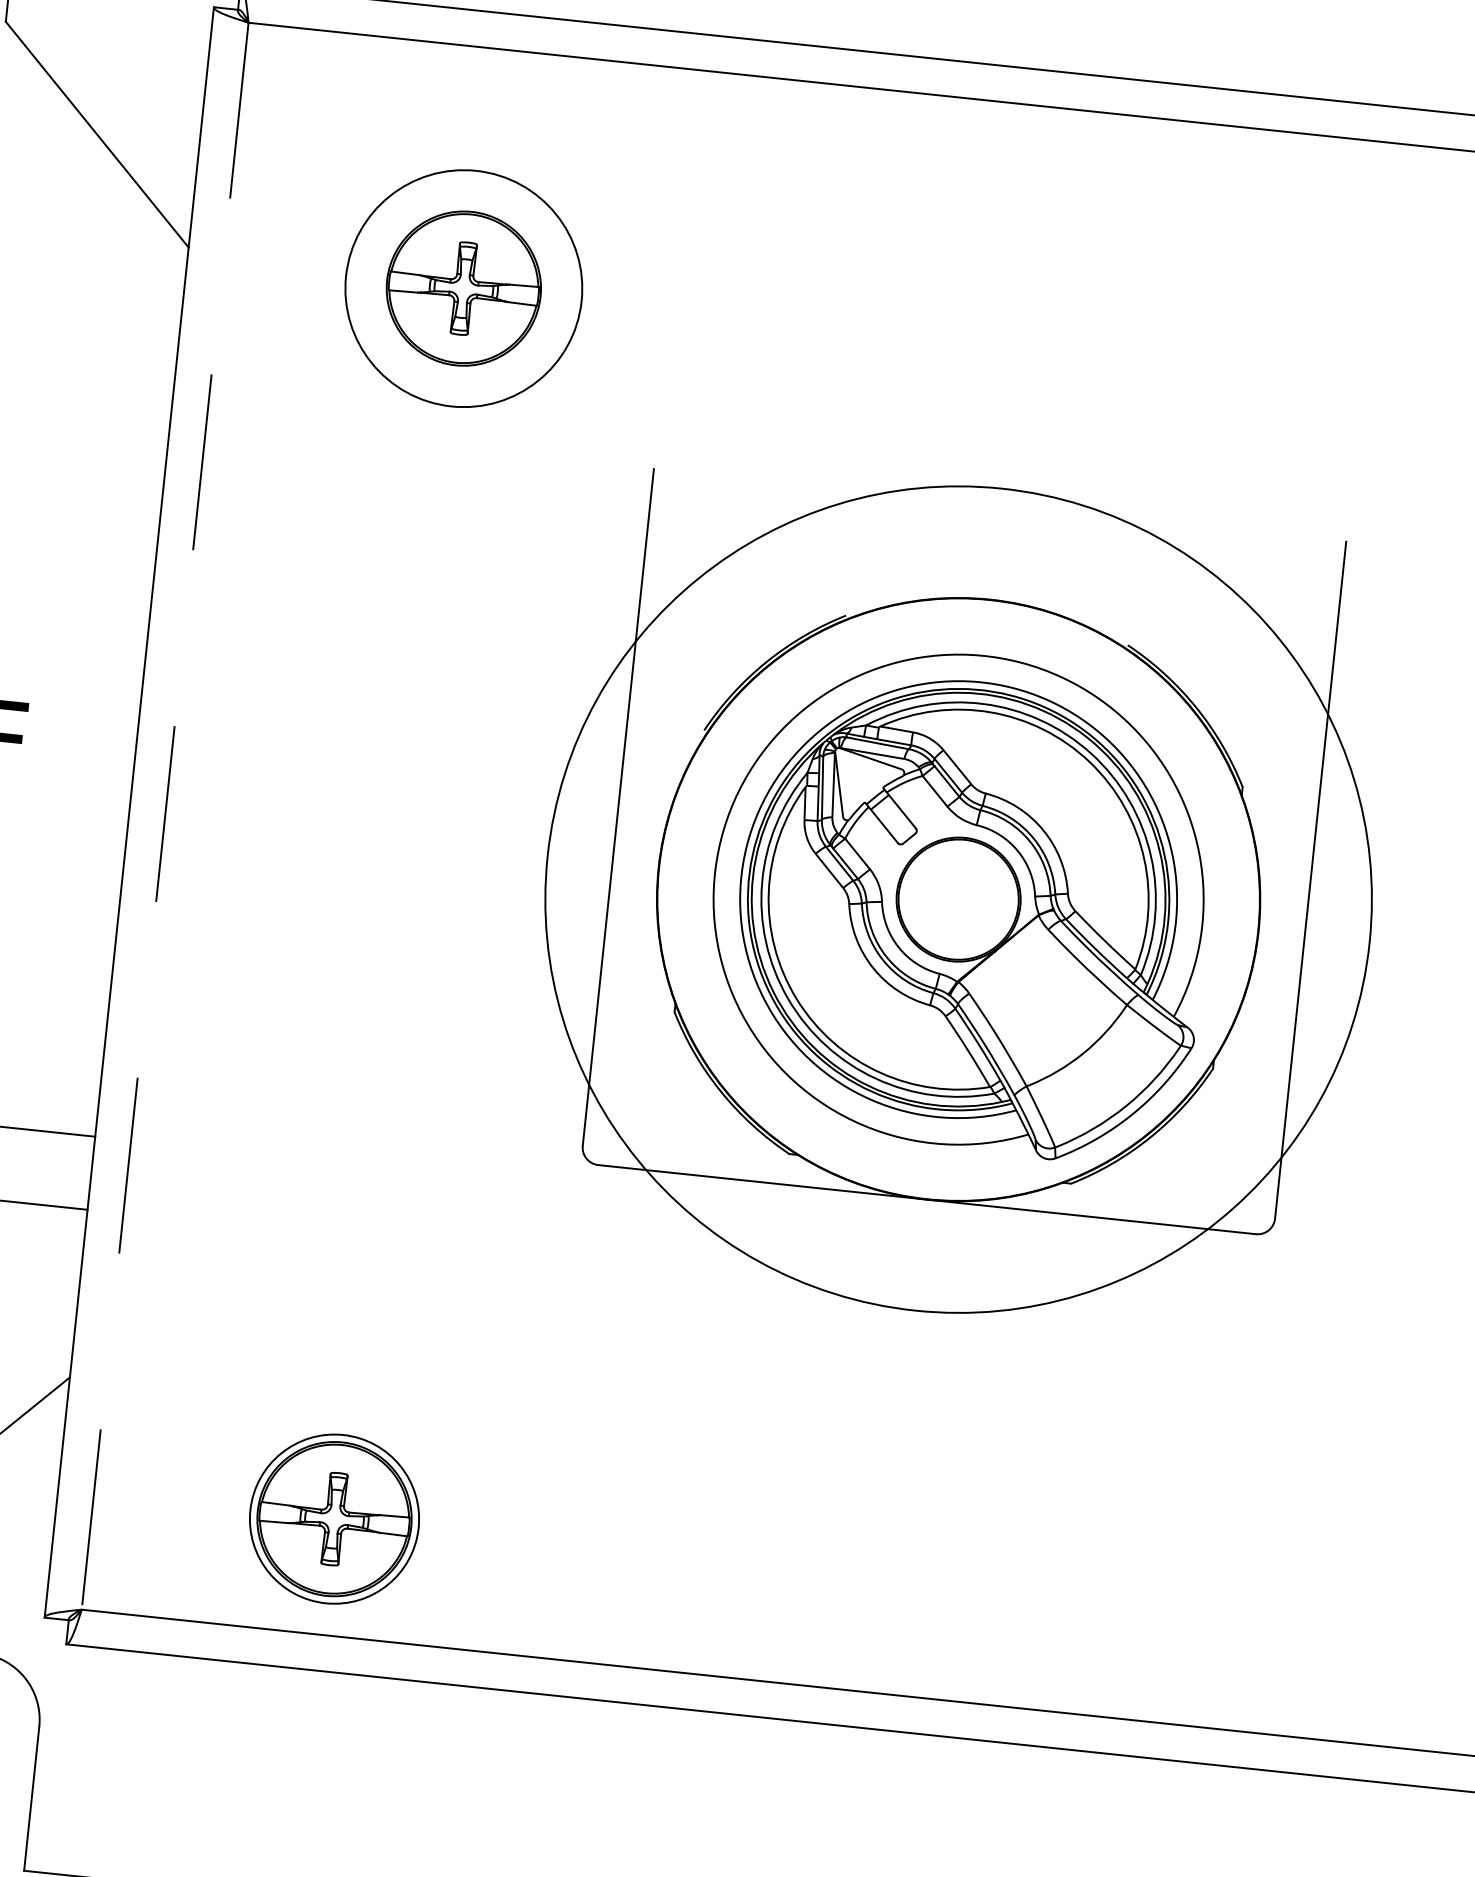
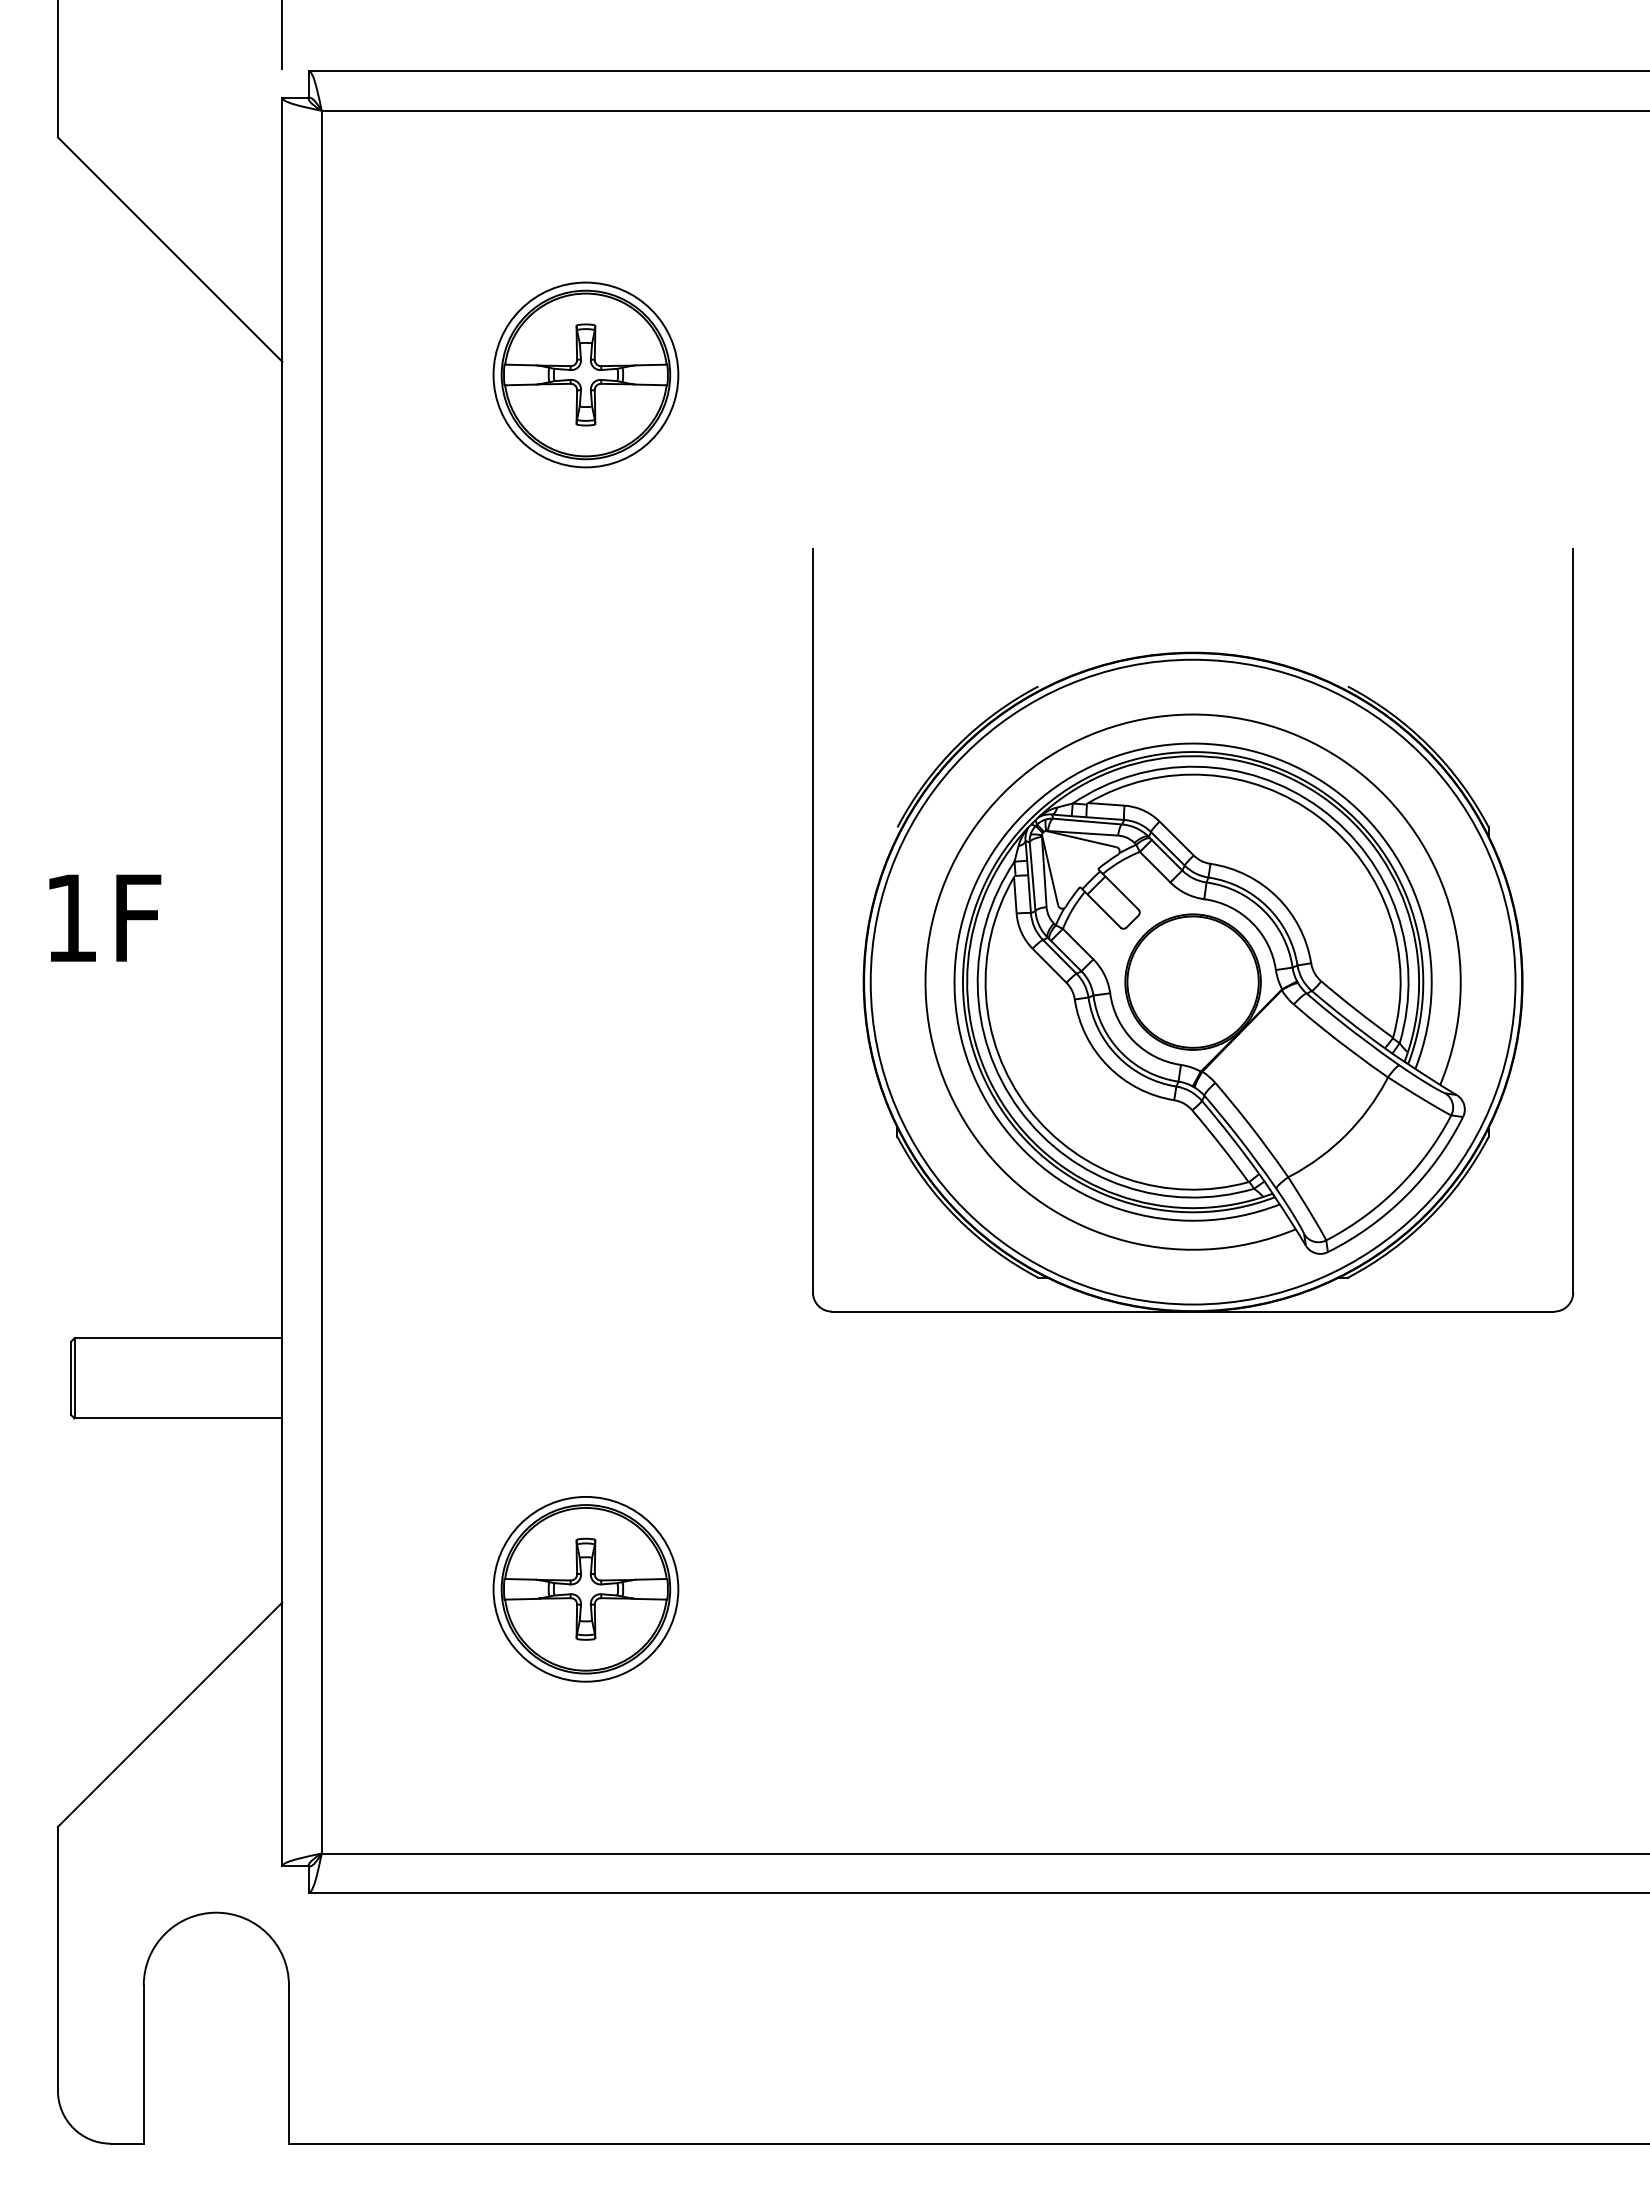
circle: (463, 288) -> (585, 374), size x0.71
line: (164, 816) -> (321, 982), dashed -> solid
circle: (958, 898) -> (1192, 981), size x0.71
part: (334, 1519) -> (585, 1589), moved

